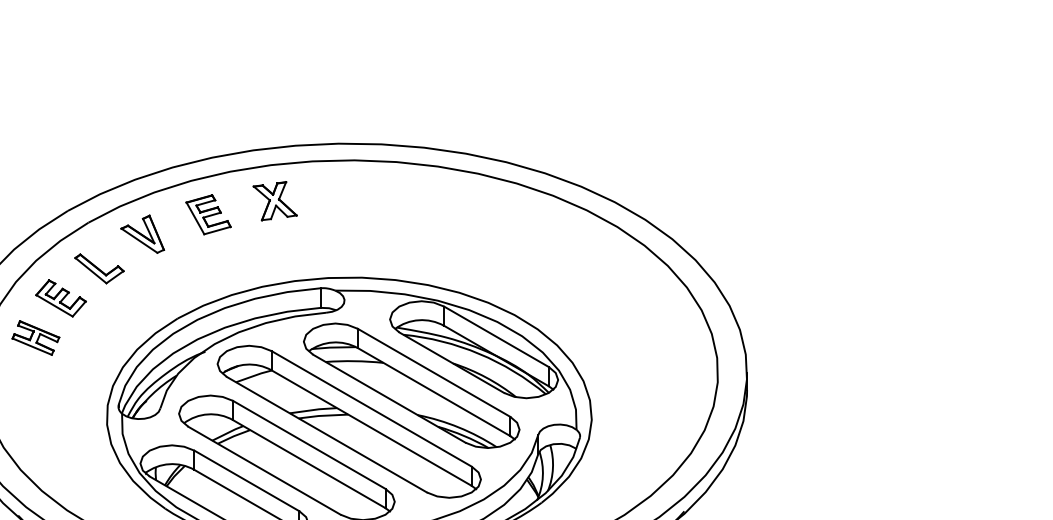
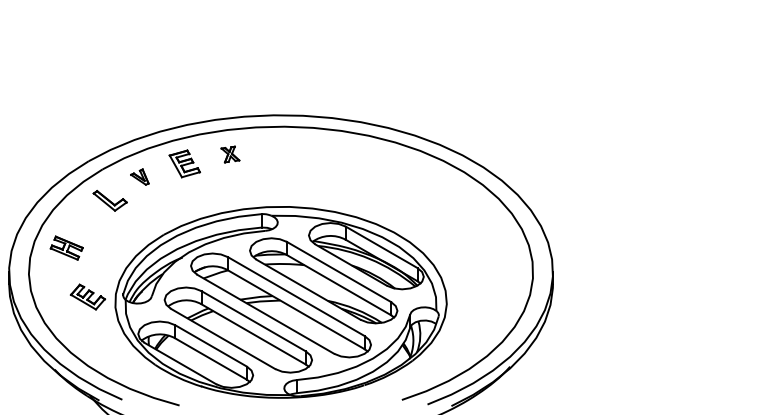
part: (275, 200) -> (230, 154), size x0.6
part: (142, 233) -> (139, 176), size x0.6
part: (60, 297) -> (87, 296), moved

